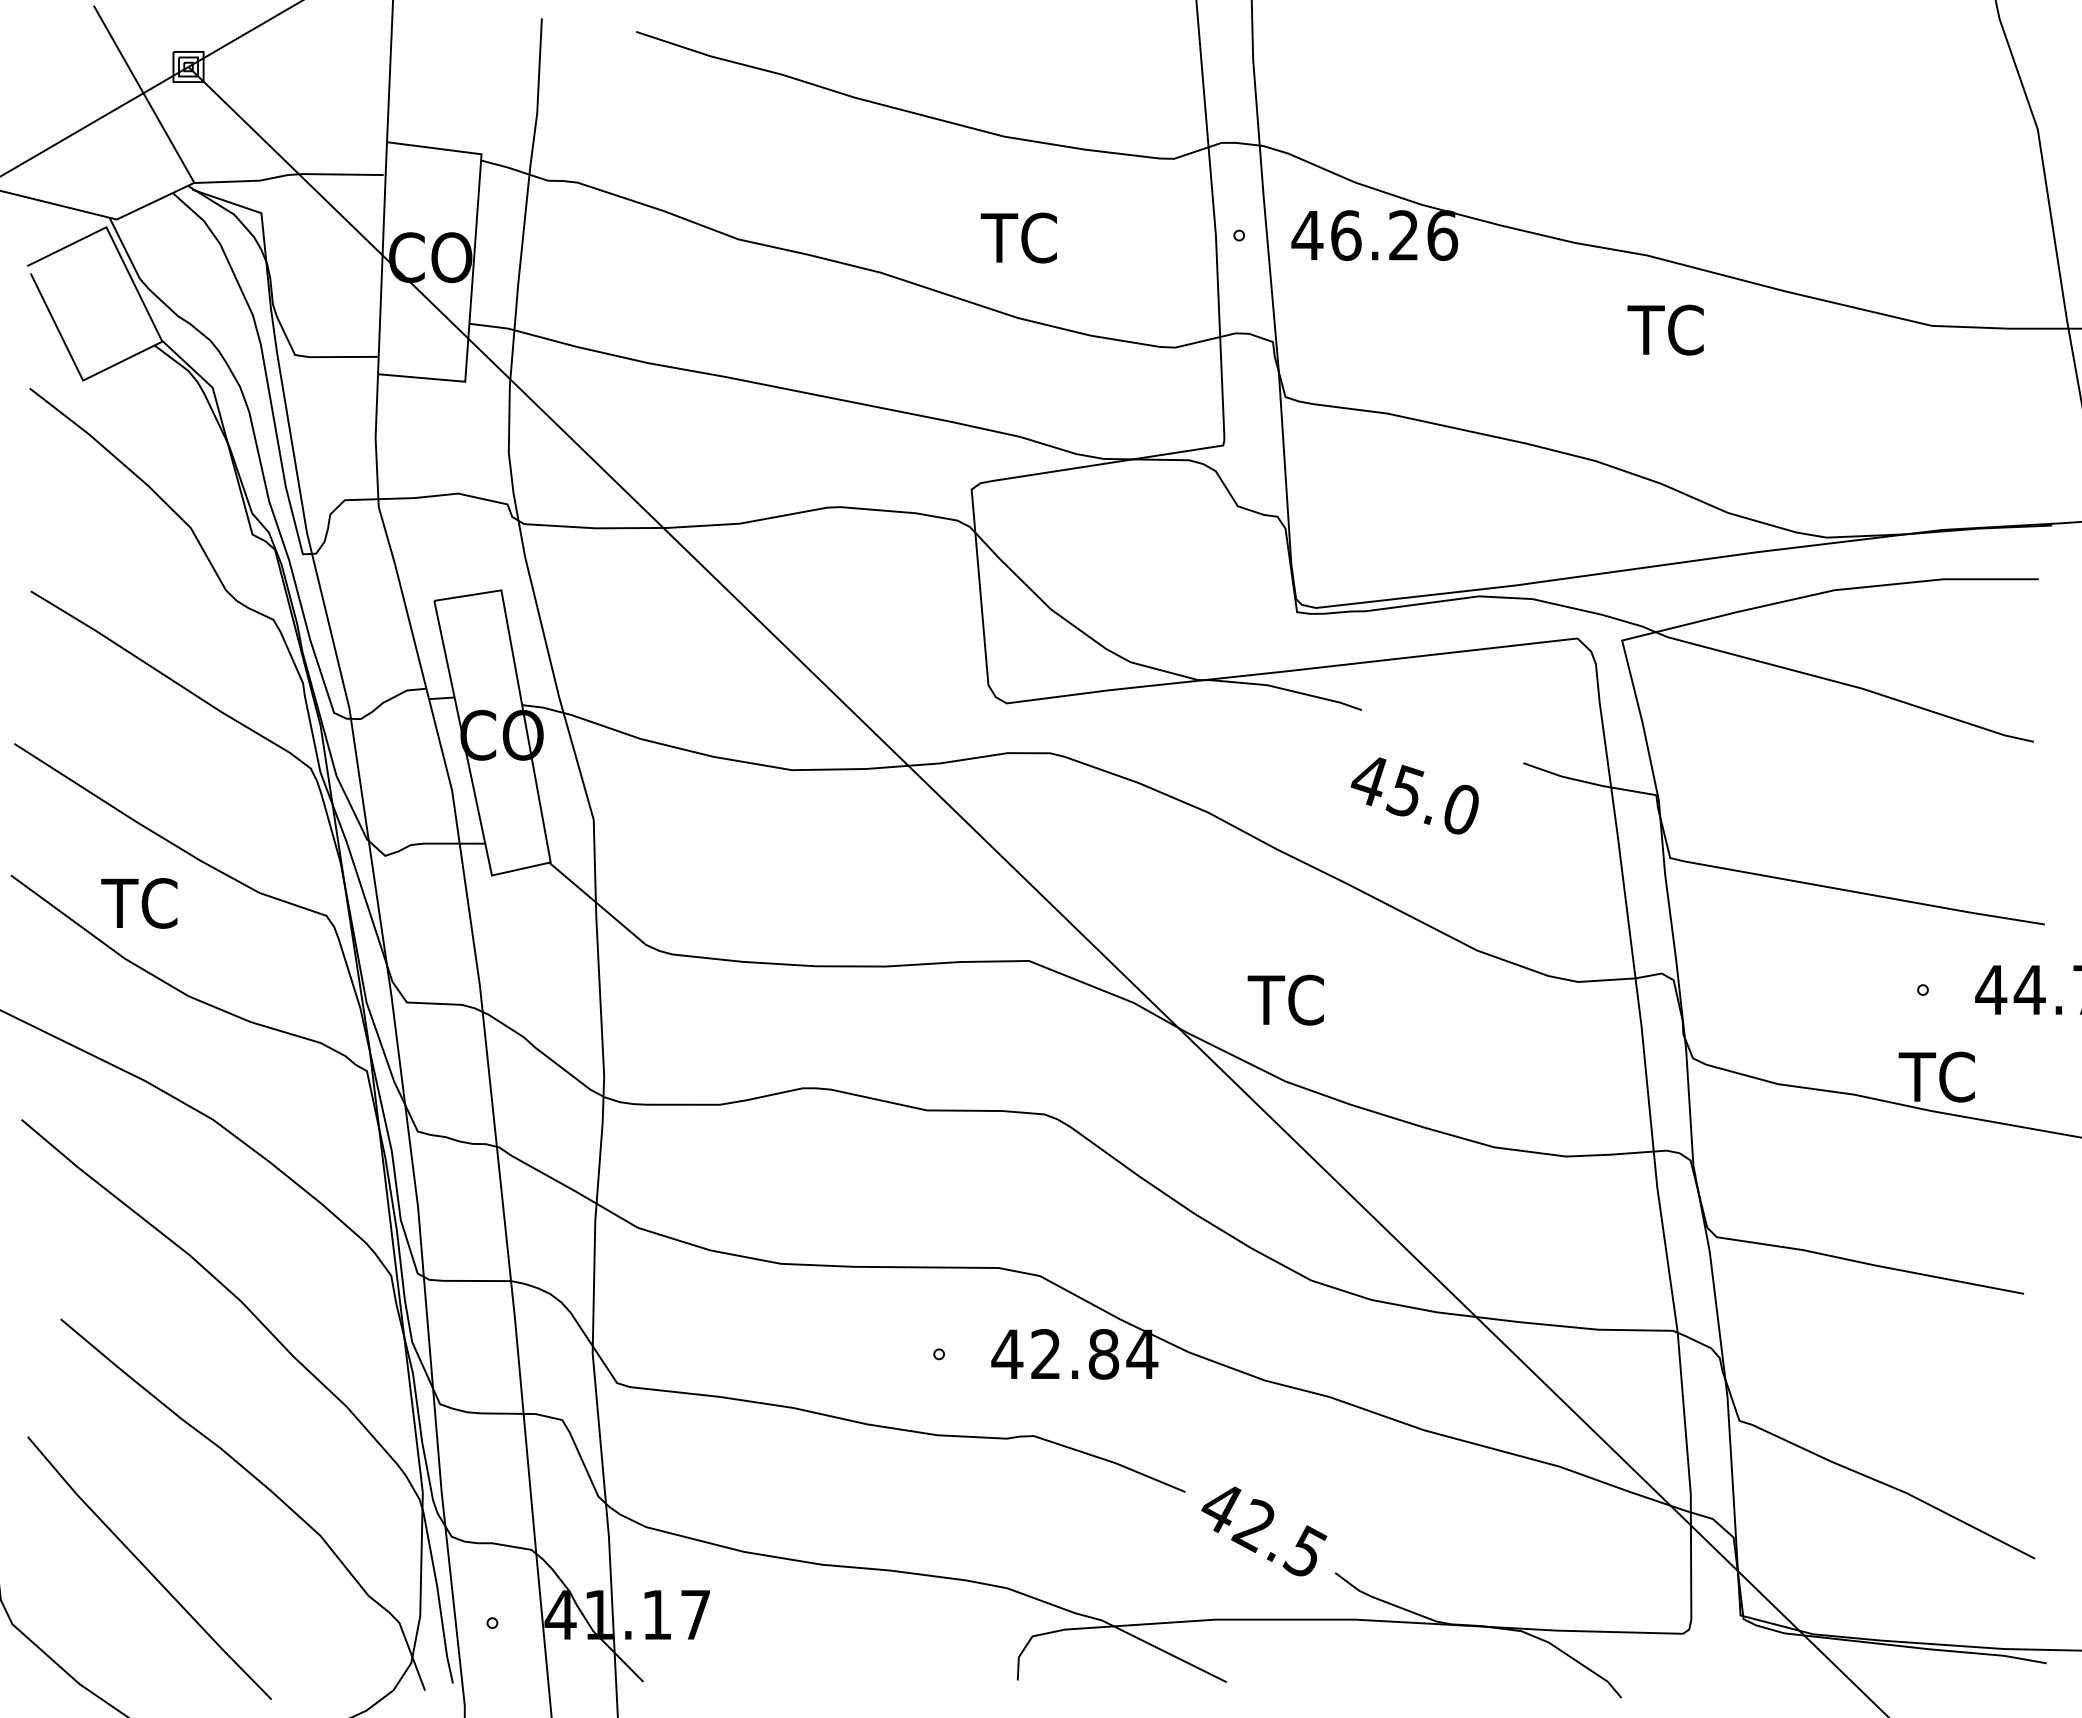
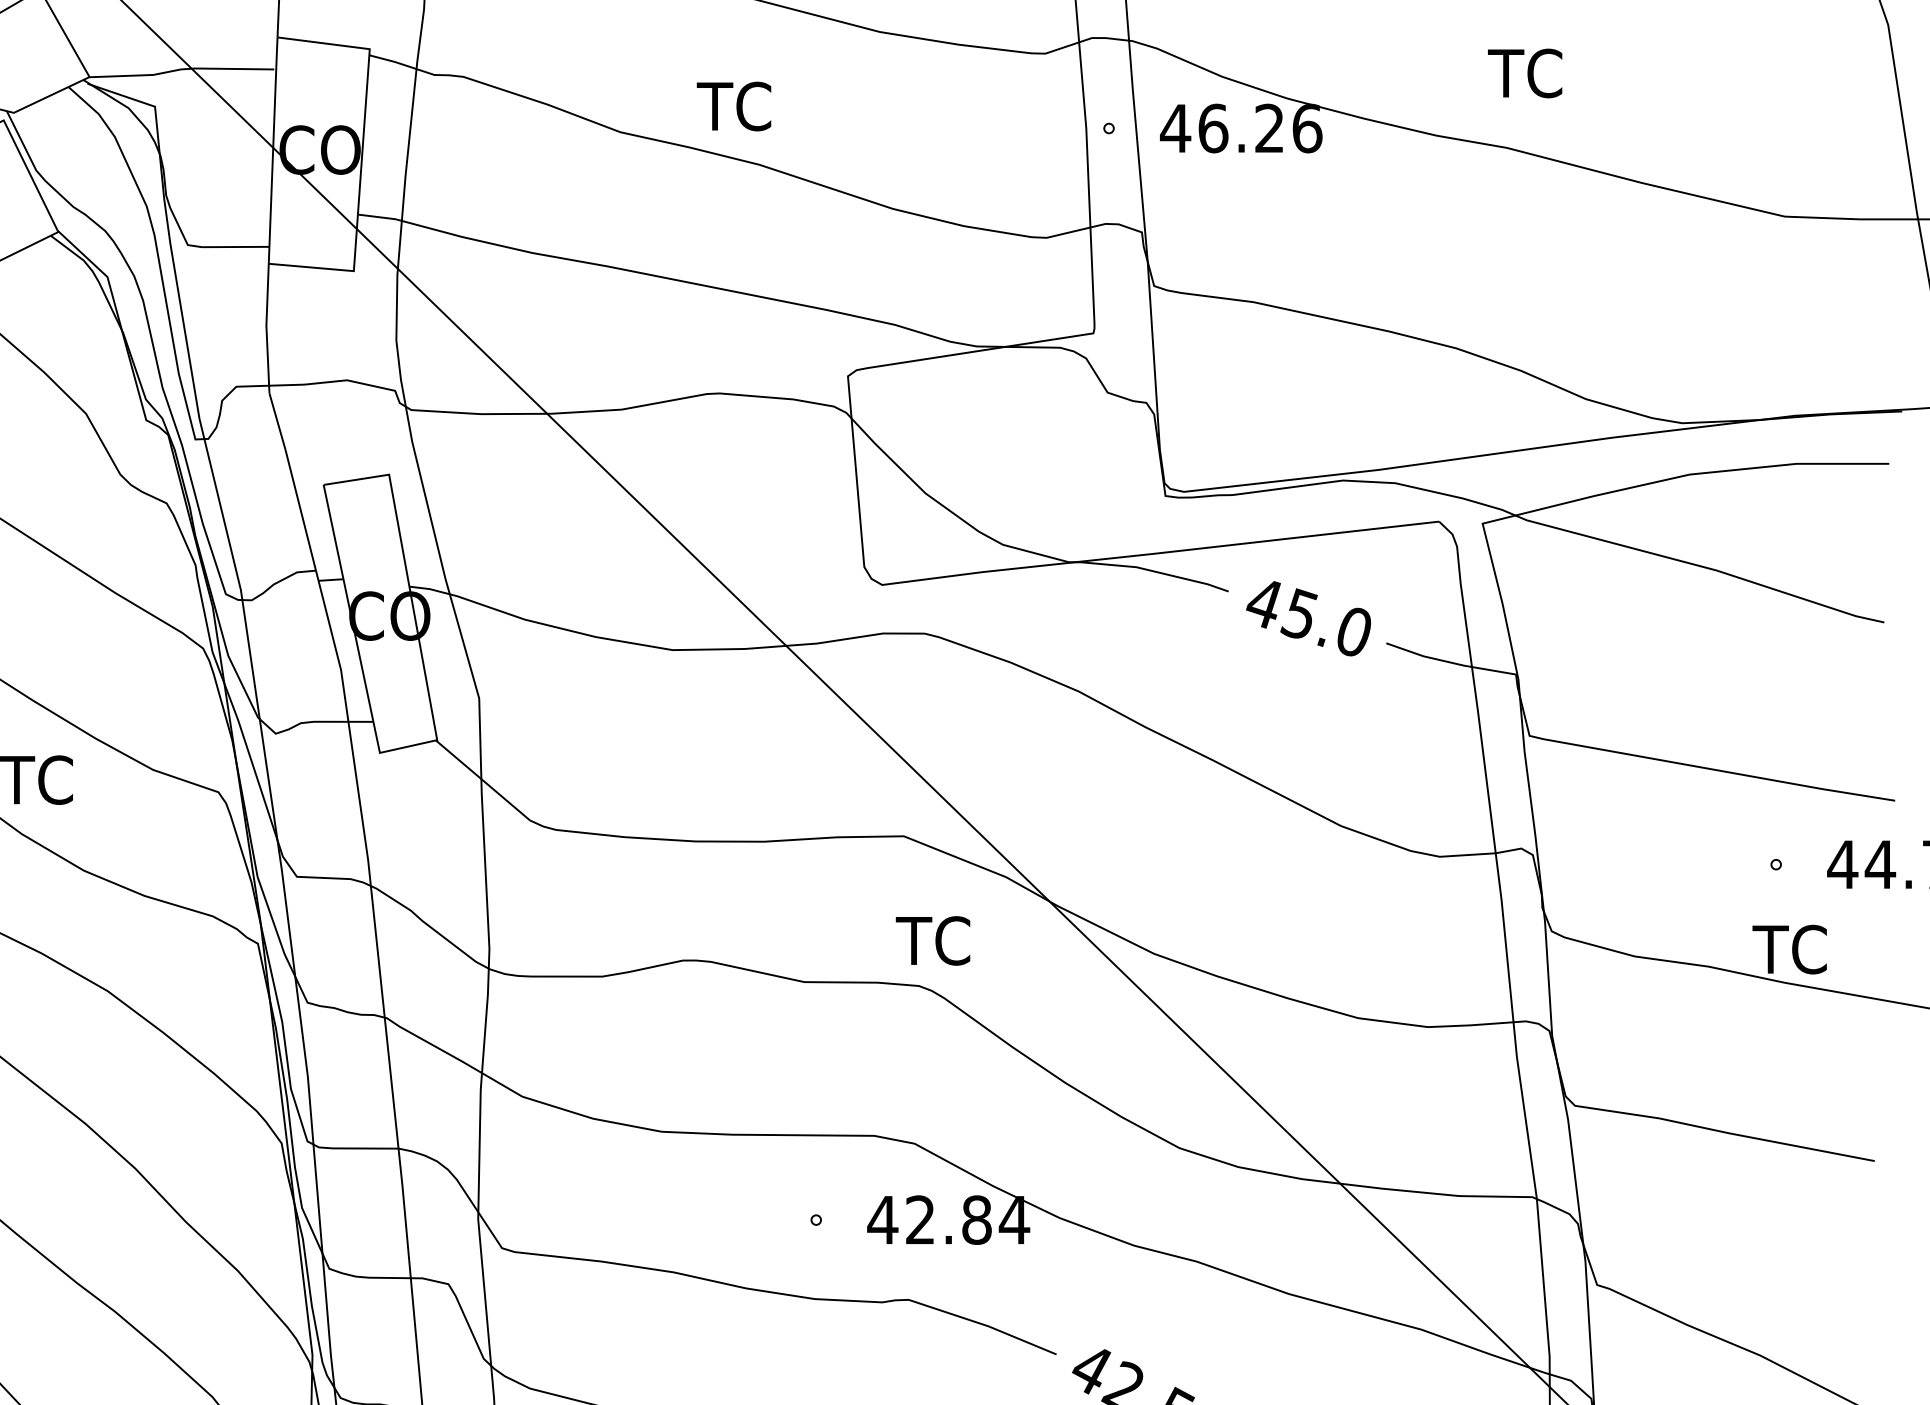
text: (1018, 237) -> (733, 106), moved
text: (1665, 329) -> (1524, 72), moved
text: (1414, 795) -> (1308, 618), moved
text: (1285, 999) -> (932, 940), moved

